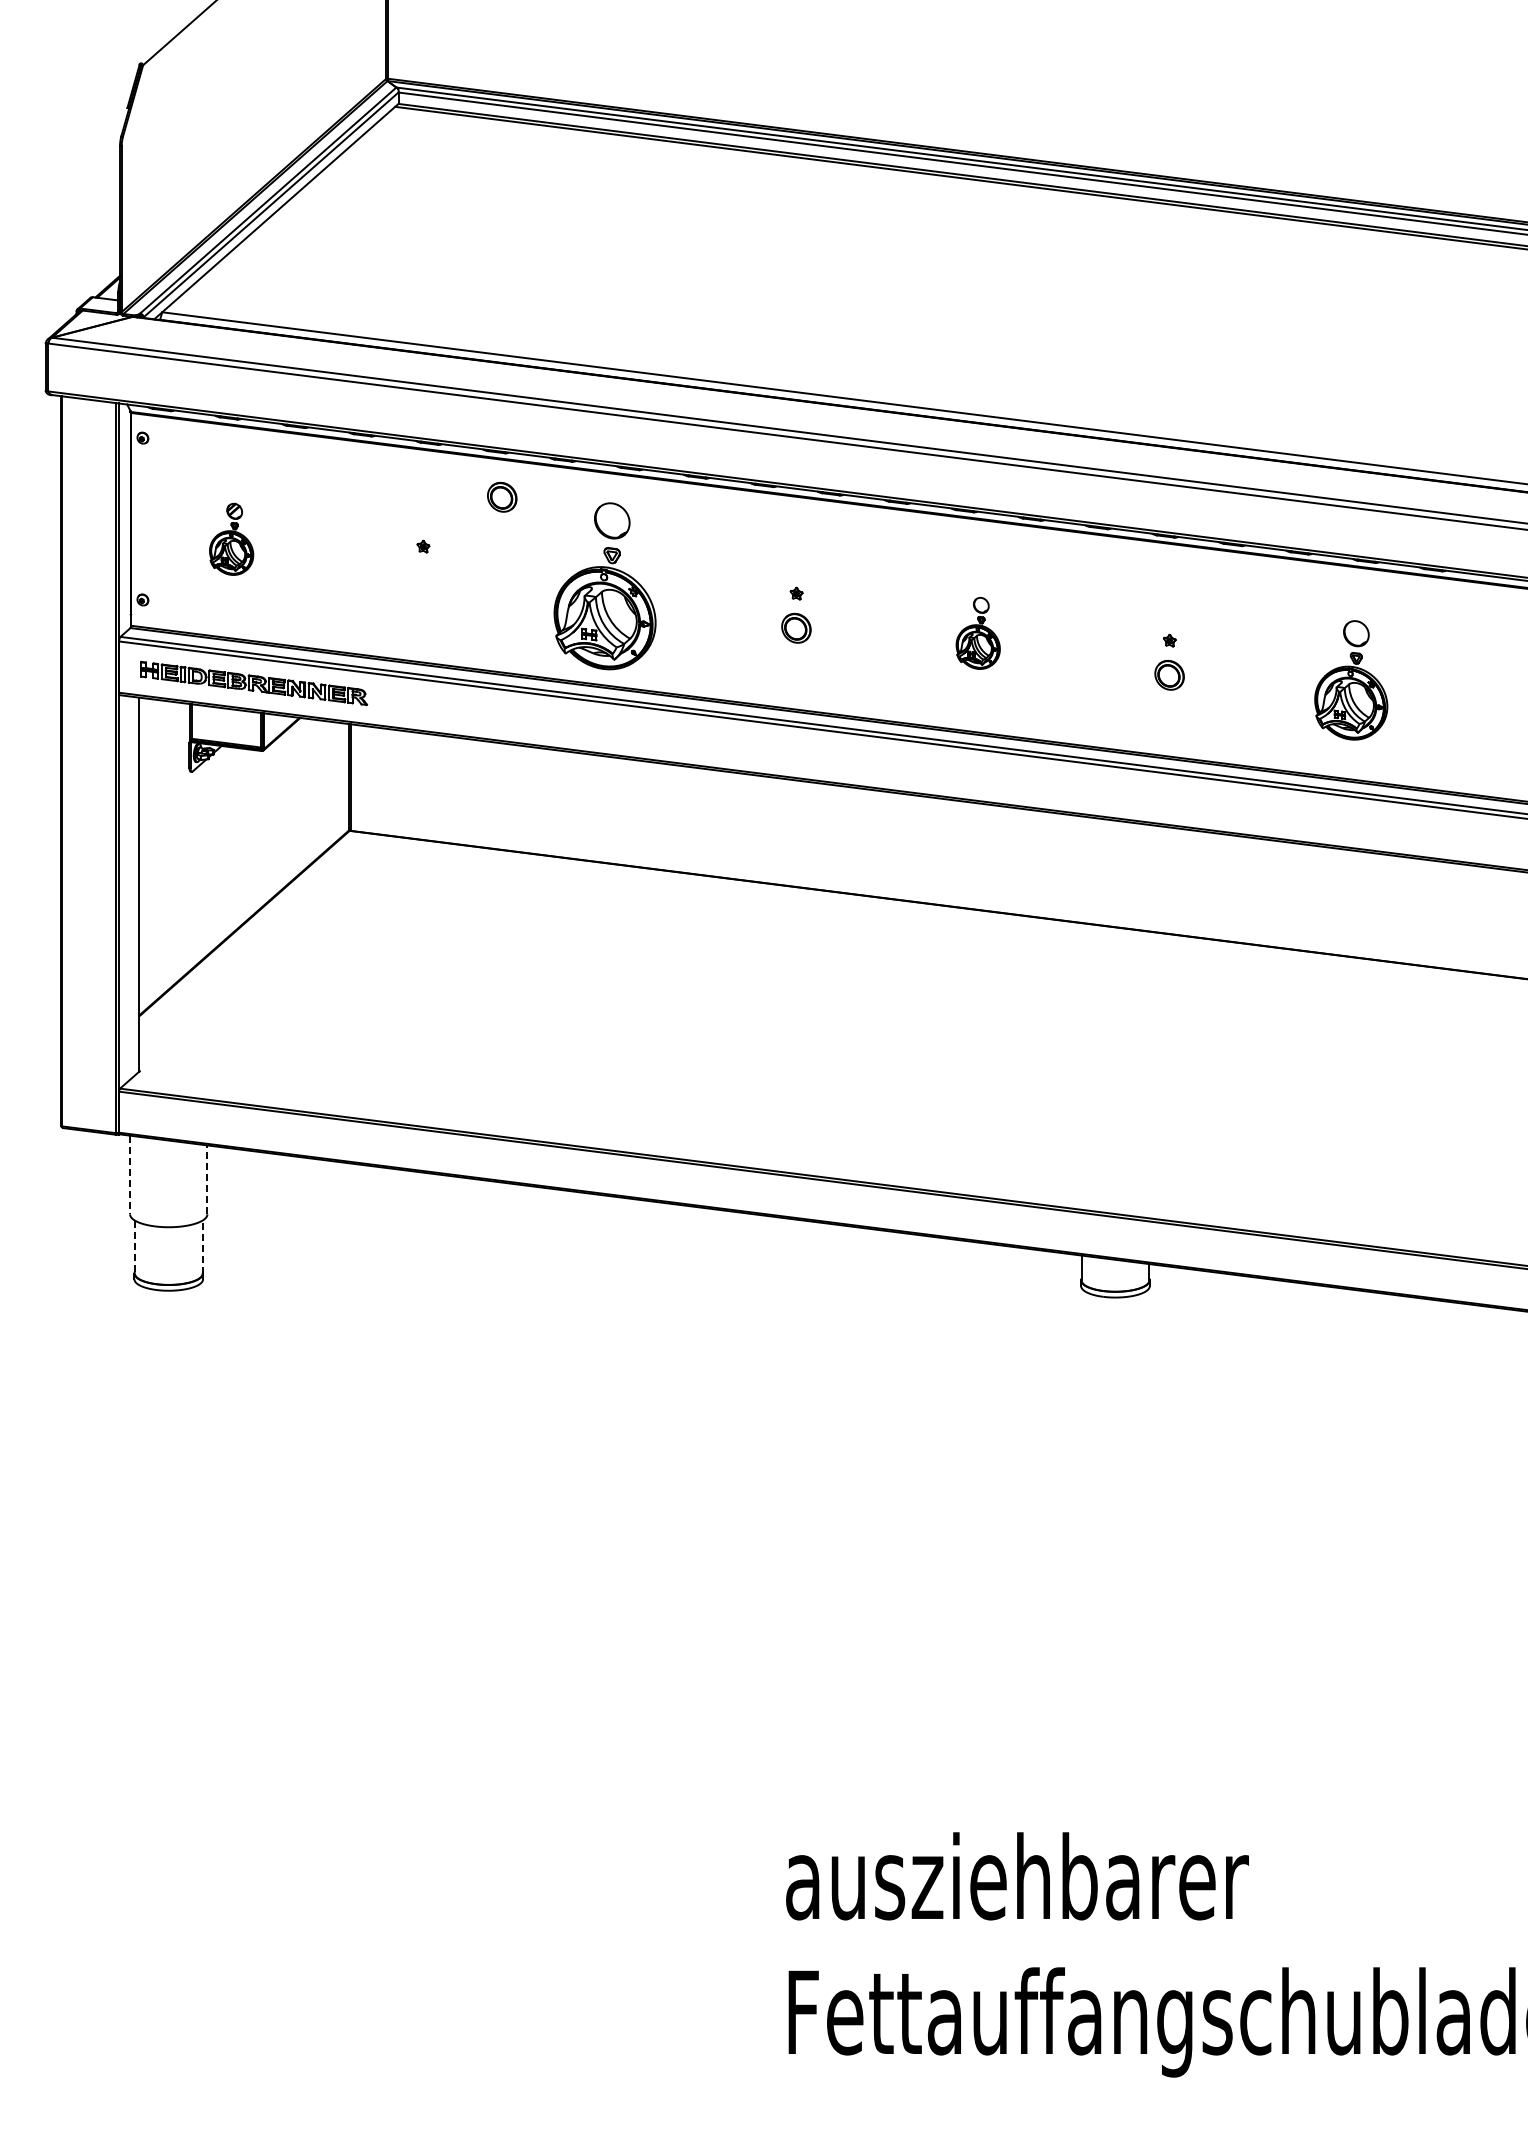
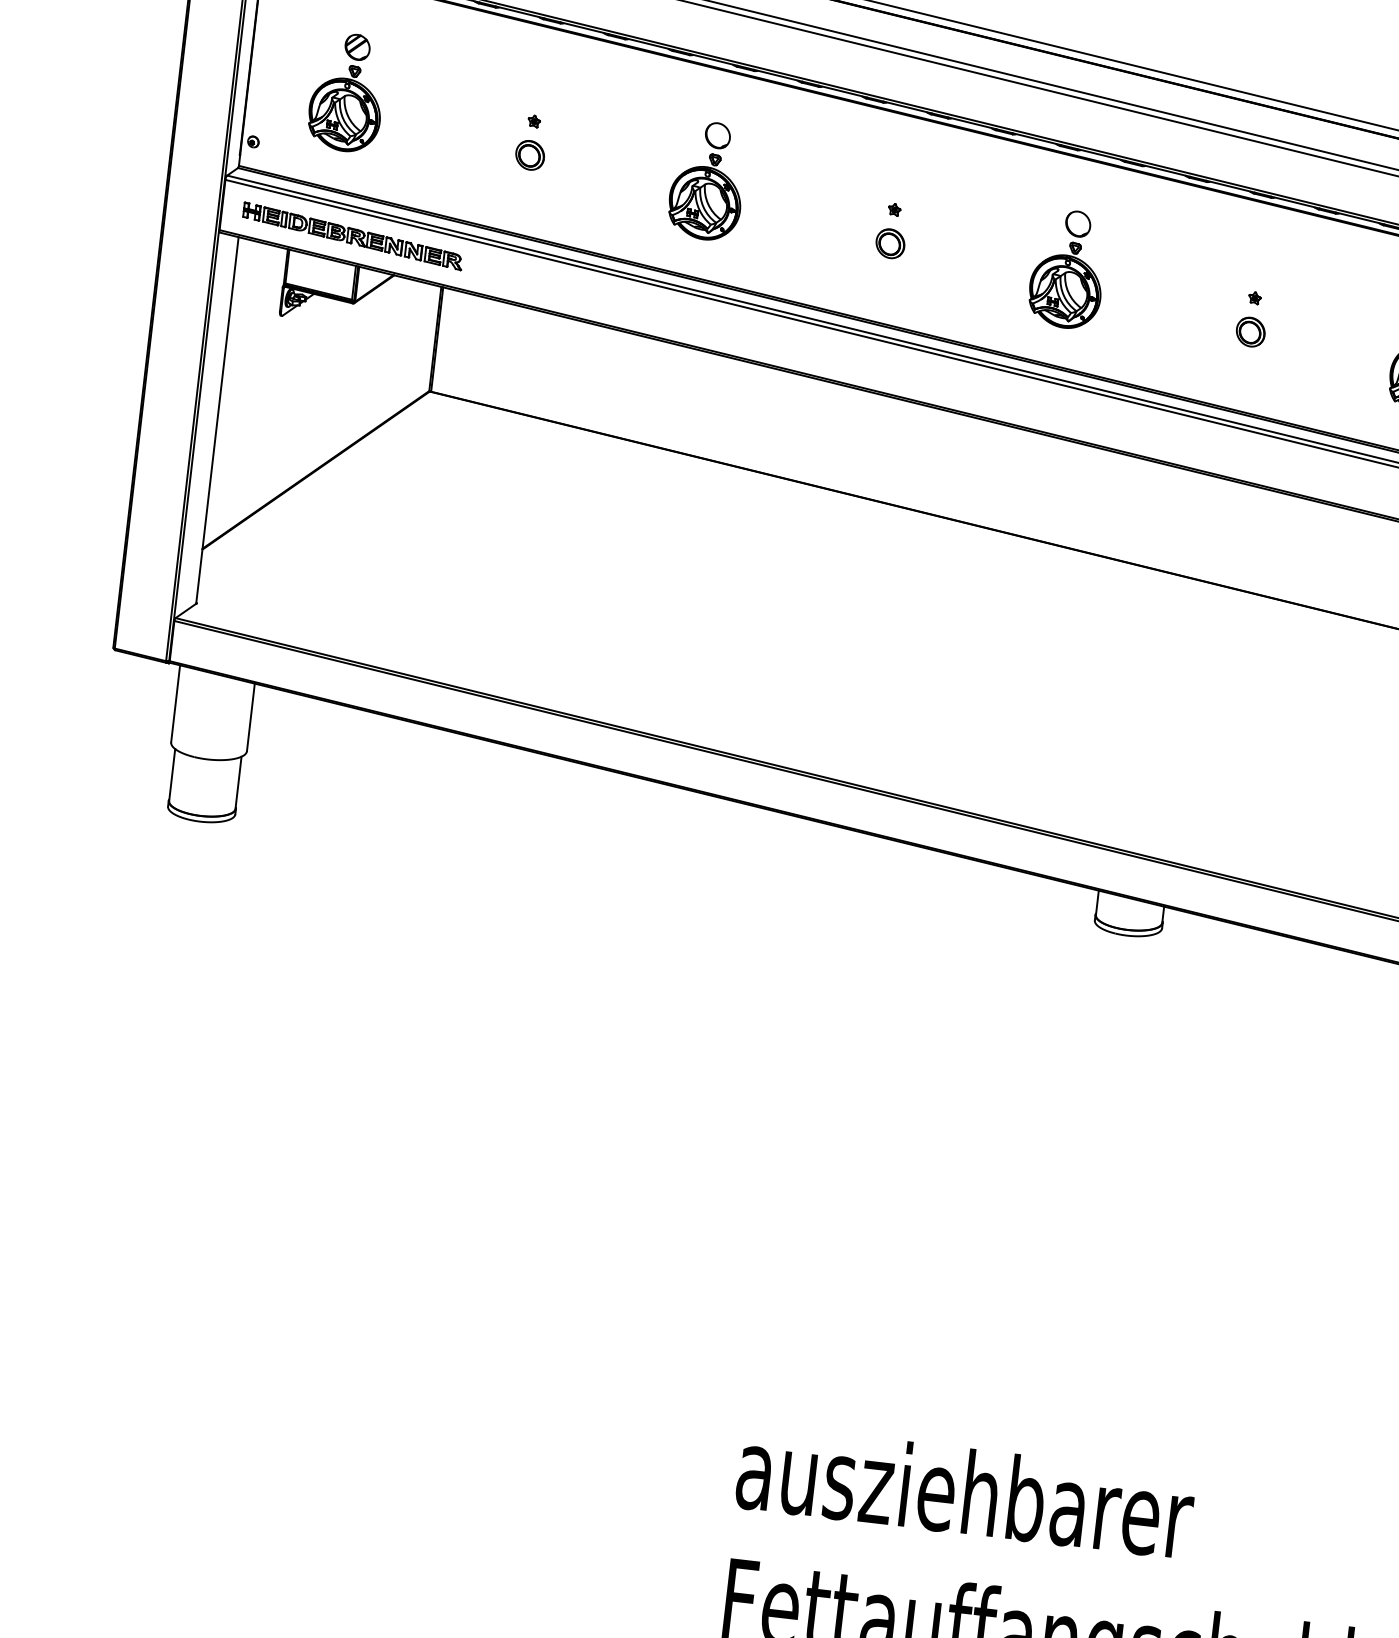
part: (502, 496) -> (530, 154), moved
part: (231, 539) -> (347, 92), size x1.67
part: (604, 586) -> (707, 181), size x0.71
part: (978, 633) -> (1068, 269), size x1.67
line: (130, 1175) -> (175, 704), dashed -> solid
line: (207, 1179) -> (250, 717), dashed -> solid
line: (134, 1247) -> (171, 775), dashed -> solid
line: (202, 1247) -> (238, 783), dashed -> solid

